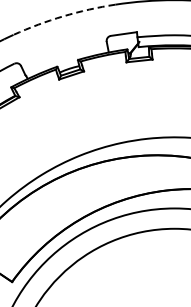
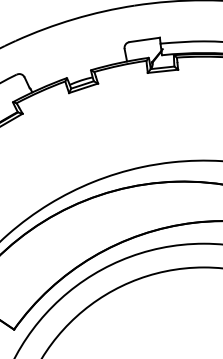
arc: (63, 16) -> (74, 19), dashed -> solid

